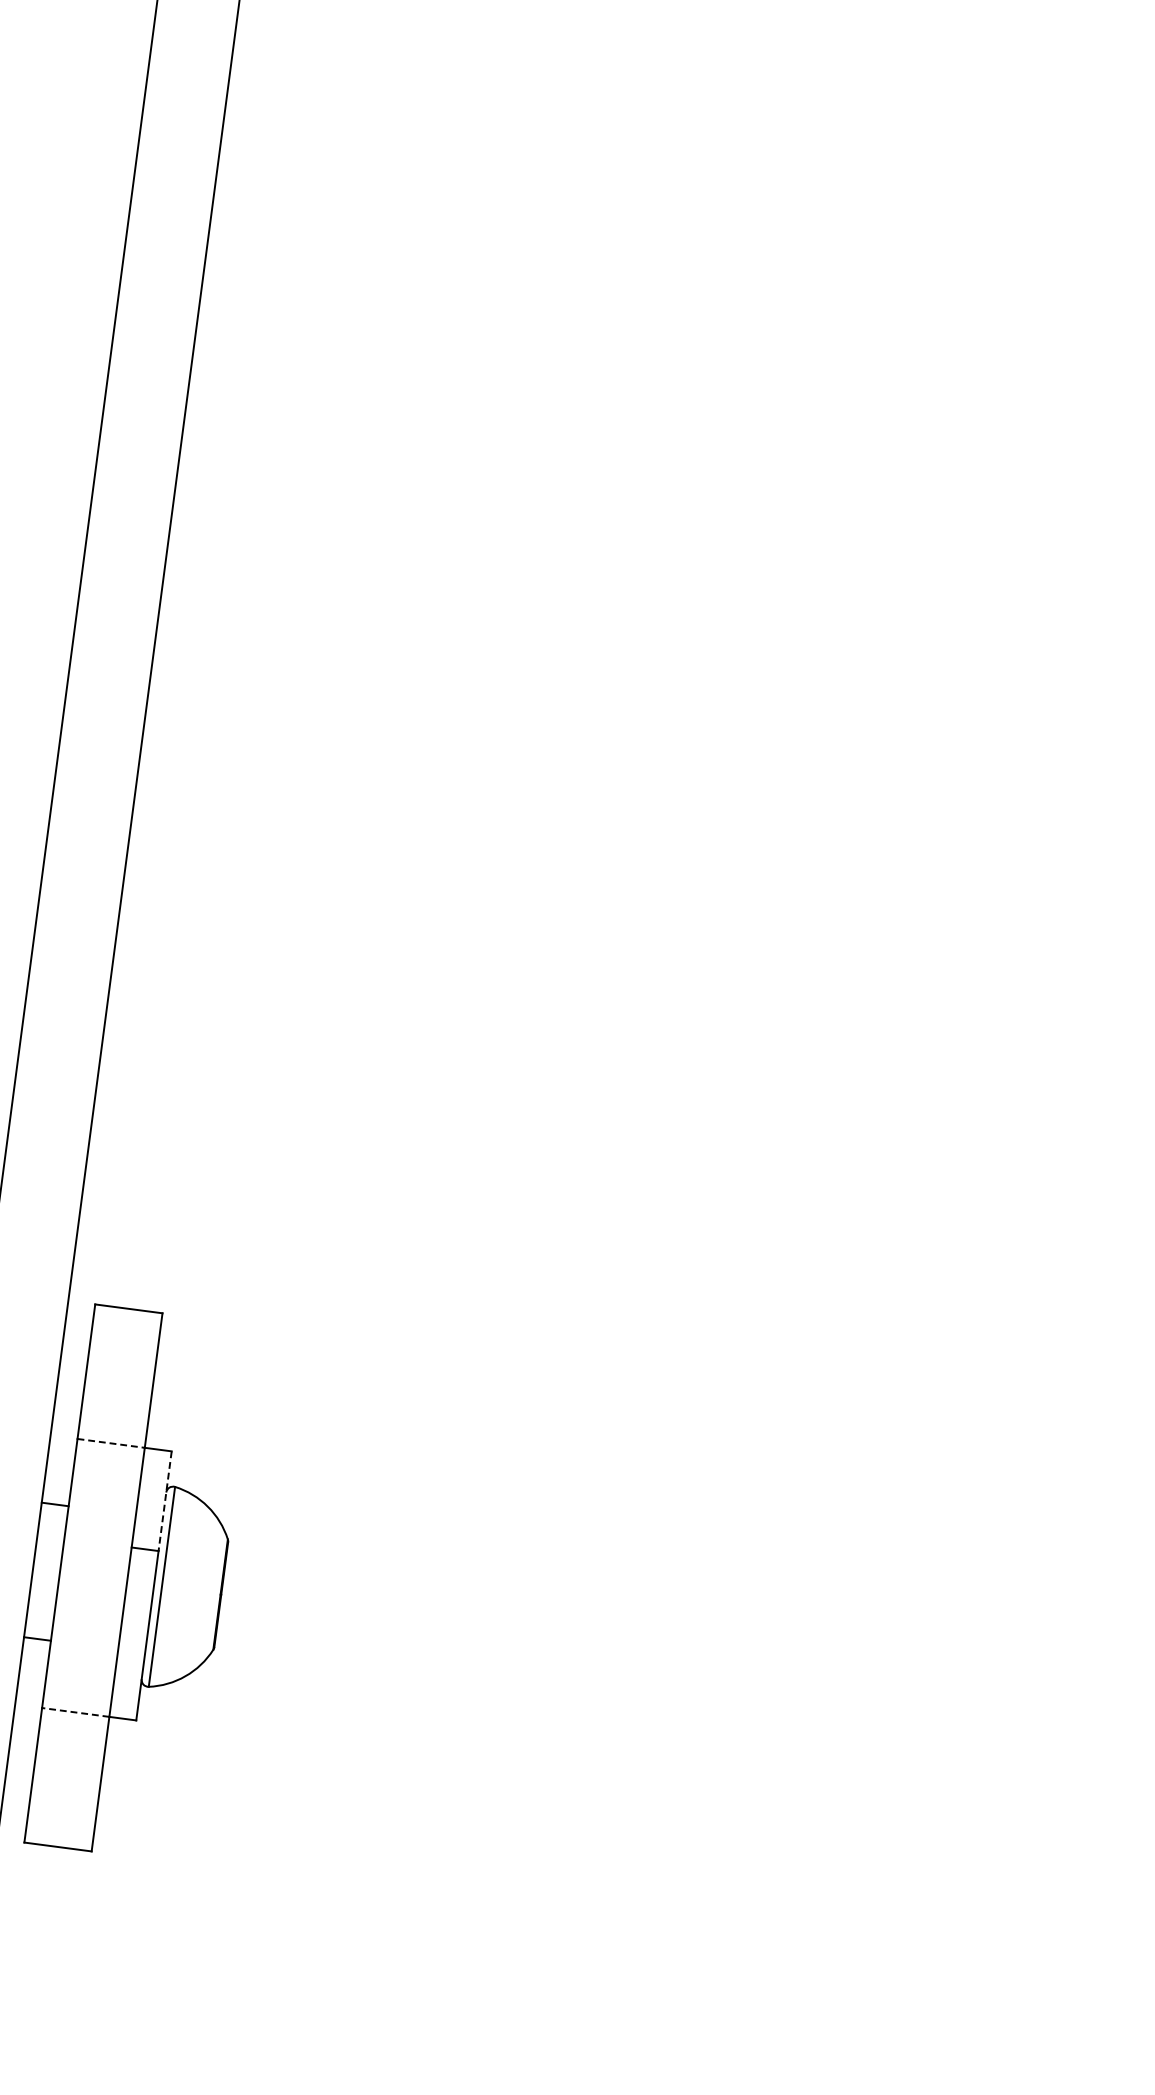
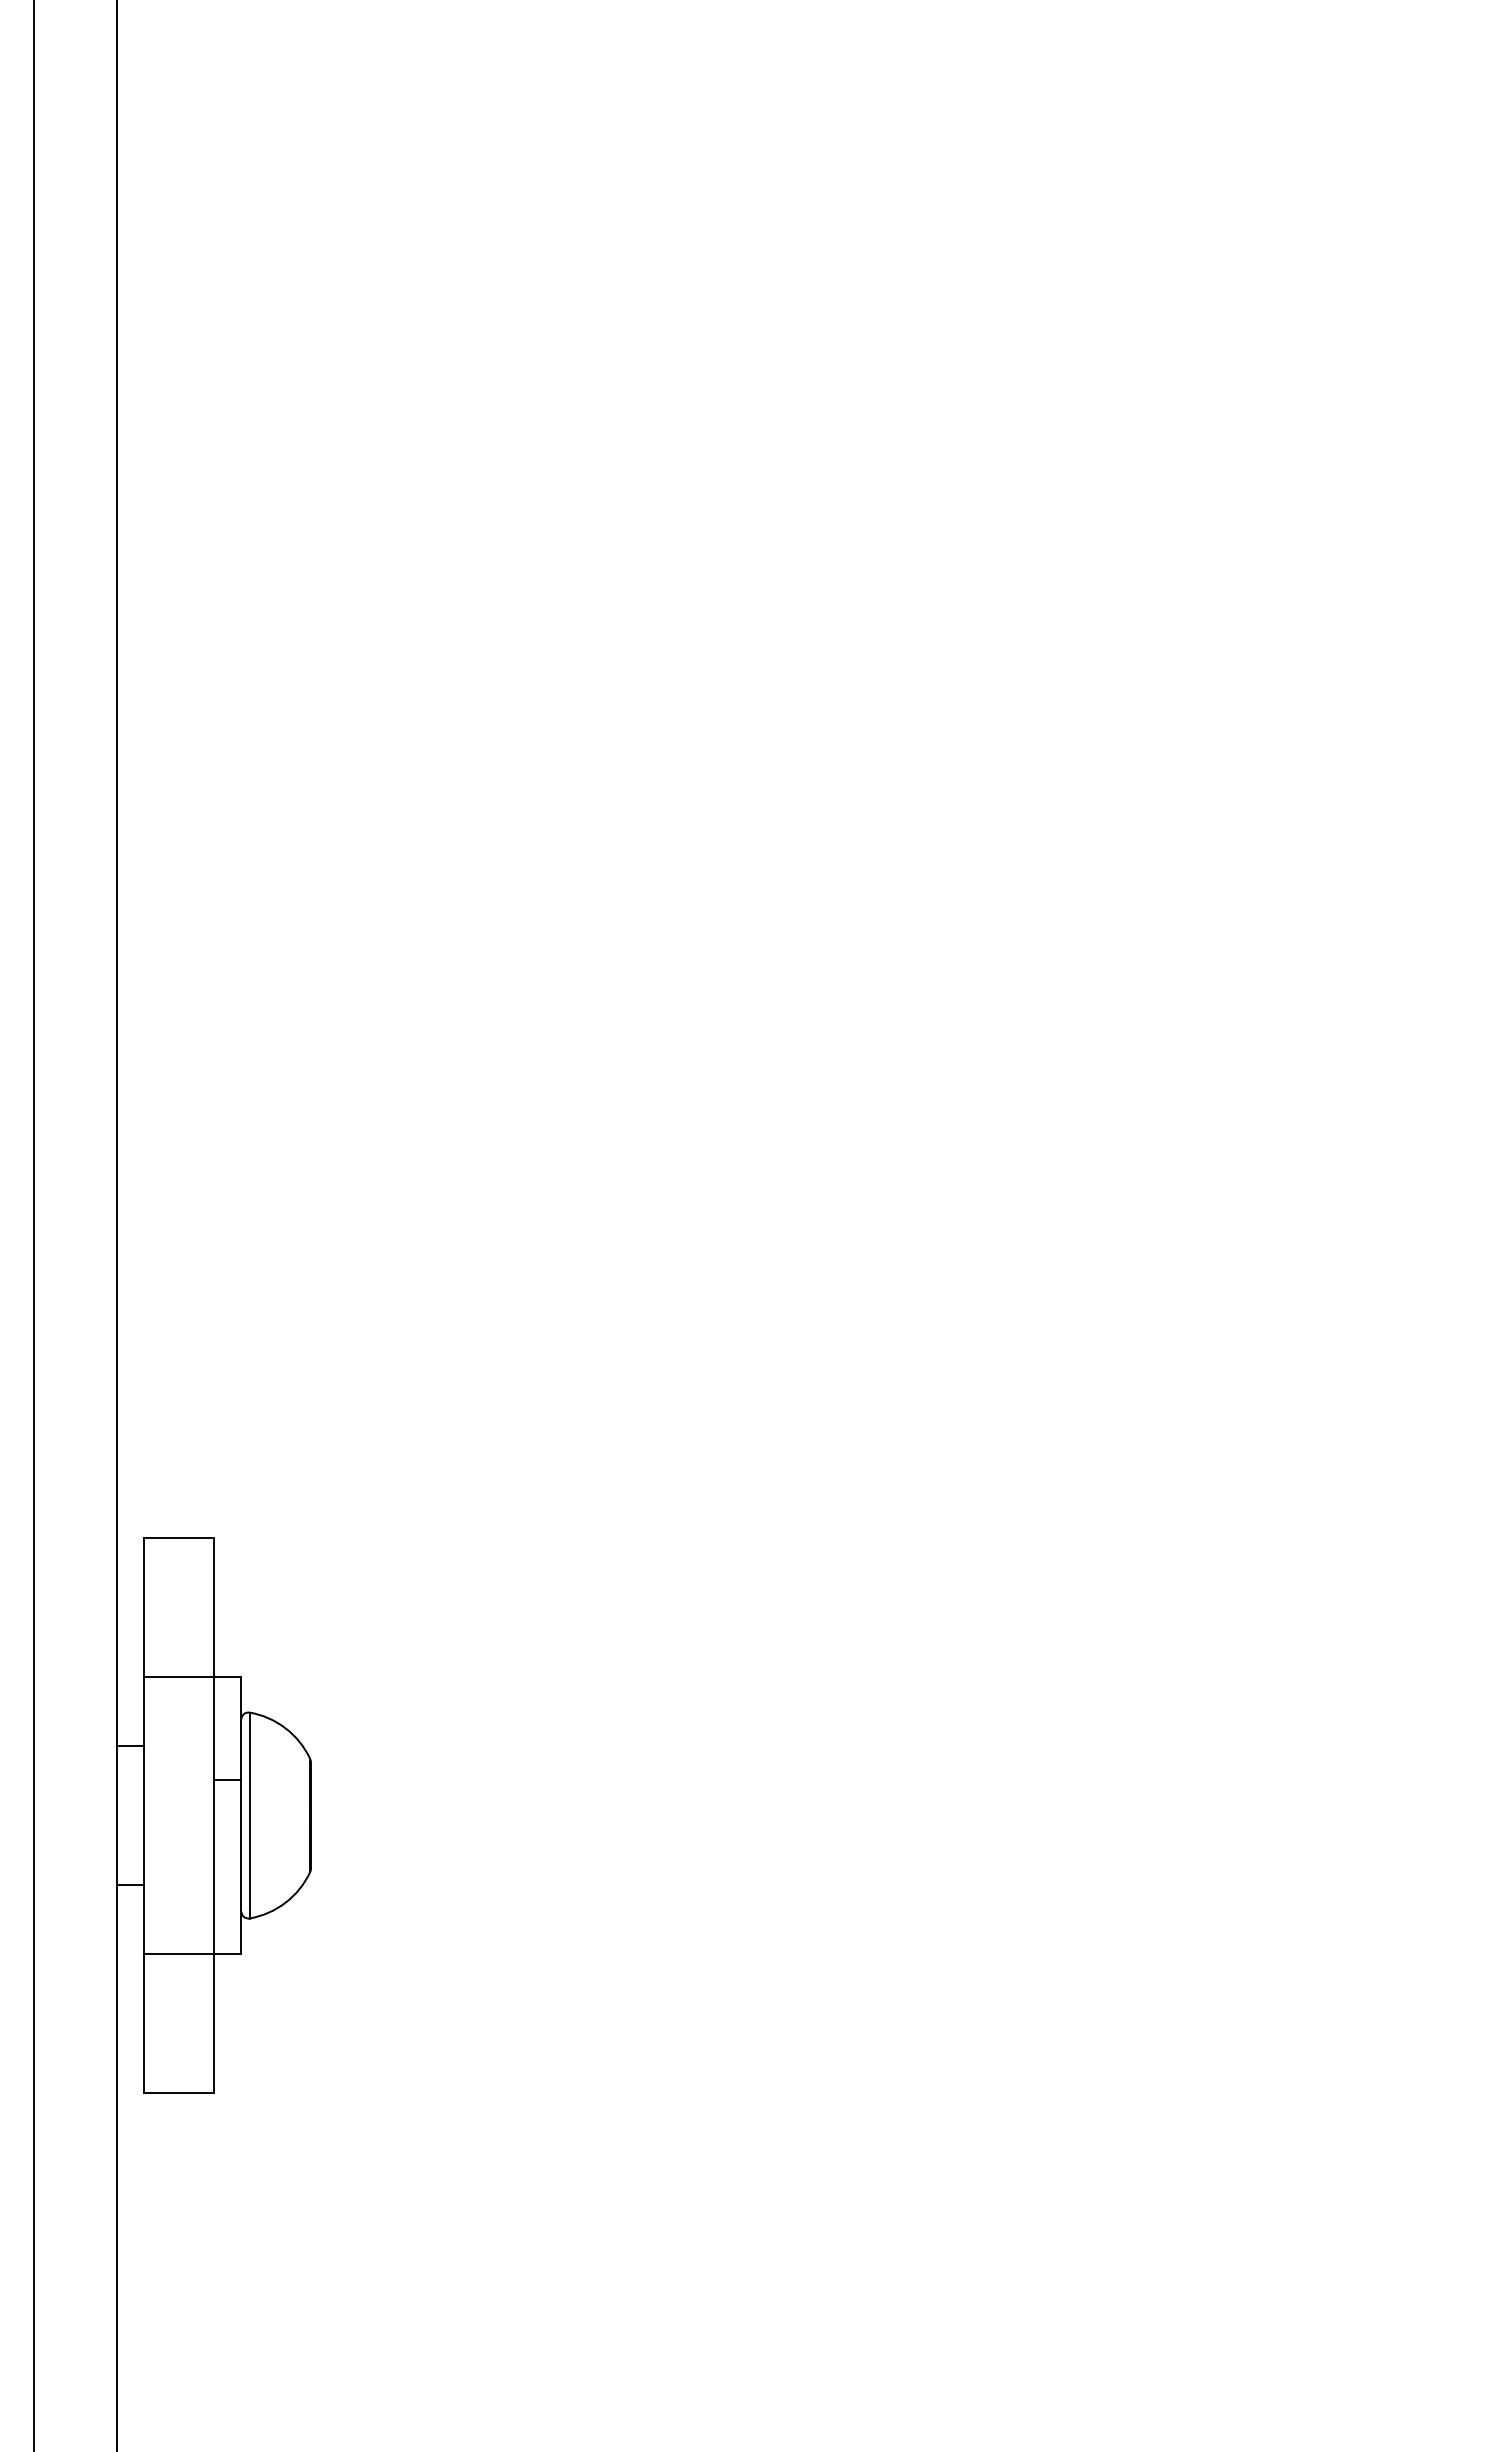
line: (111, 1443) -> (179, 1677), dashed -> solid
line: (165, 1501) -> (241, 1728), dashed -> solid
line: (76, 1712) -> (179, 1954), dashed -> solid

